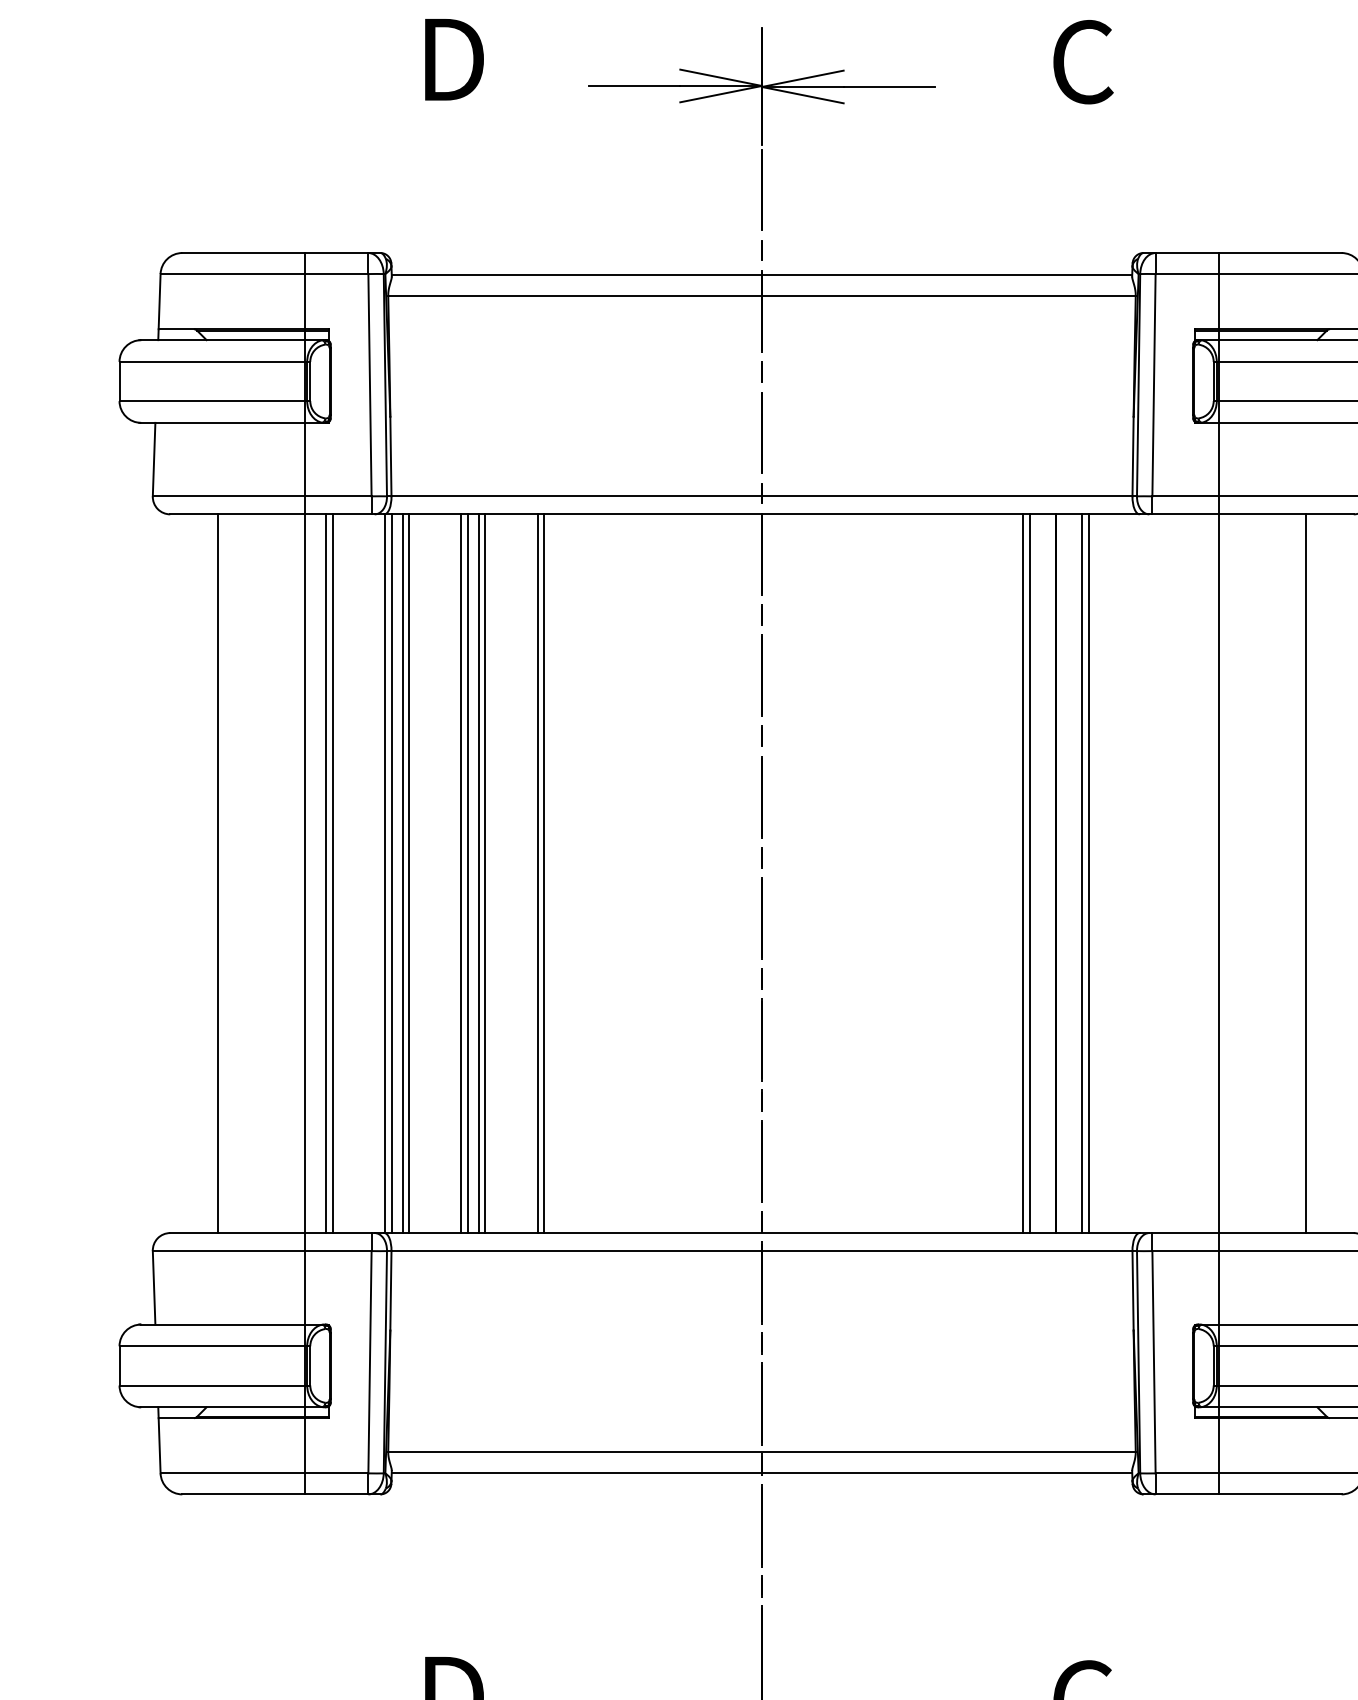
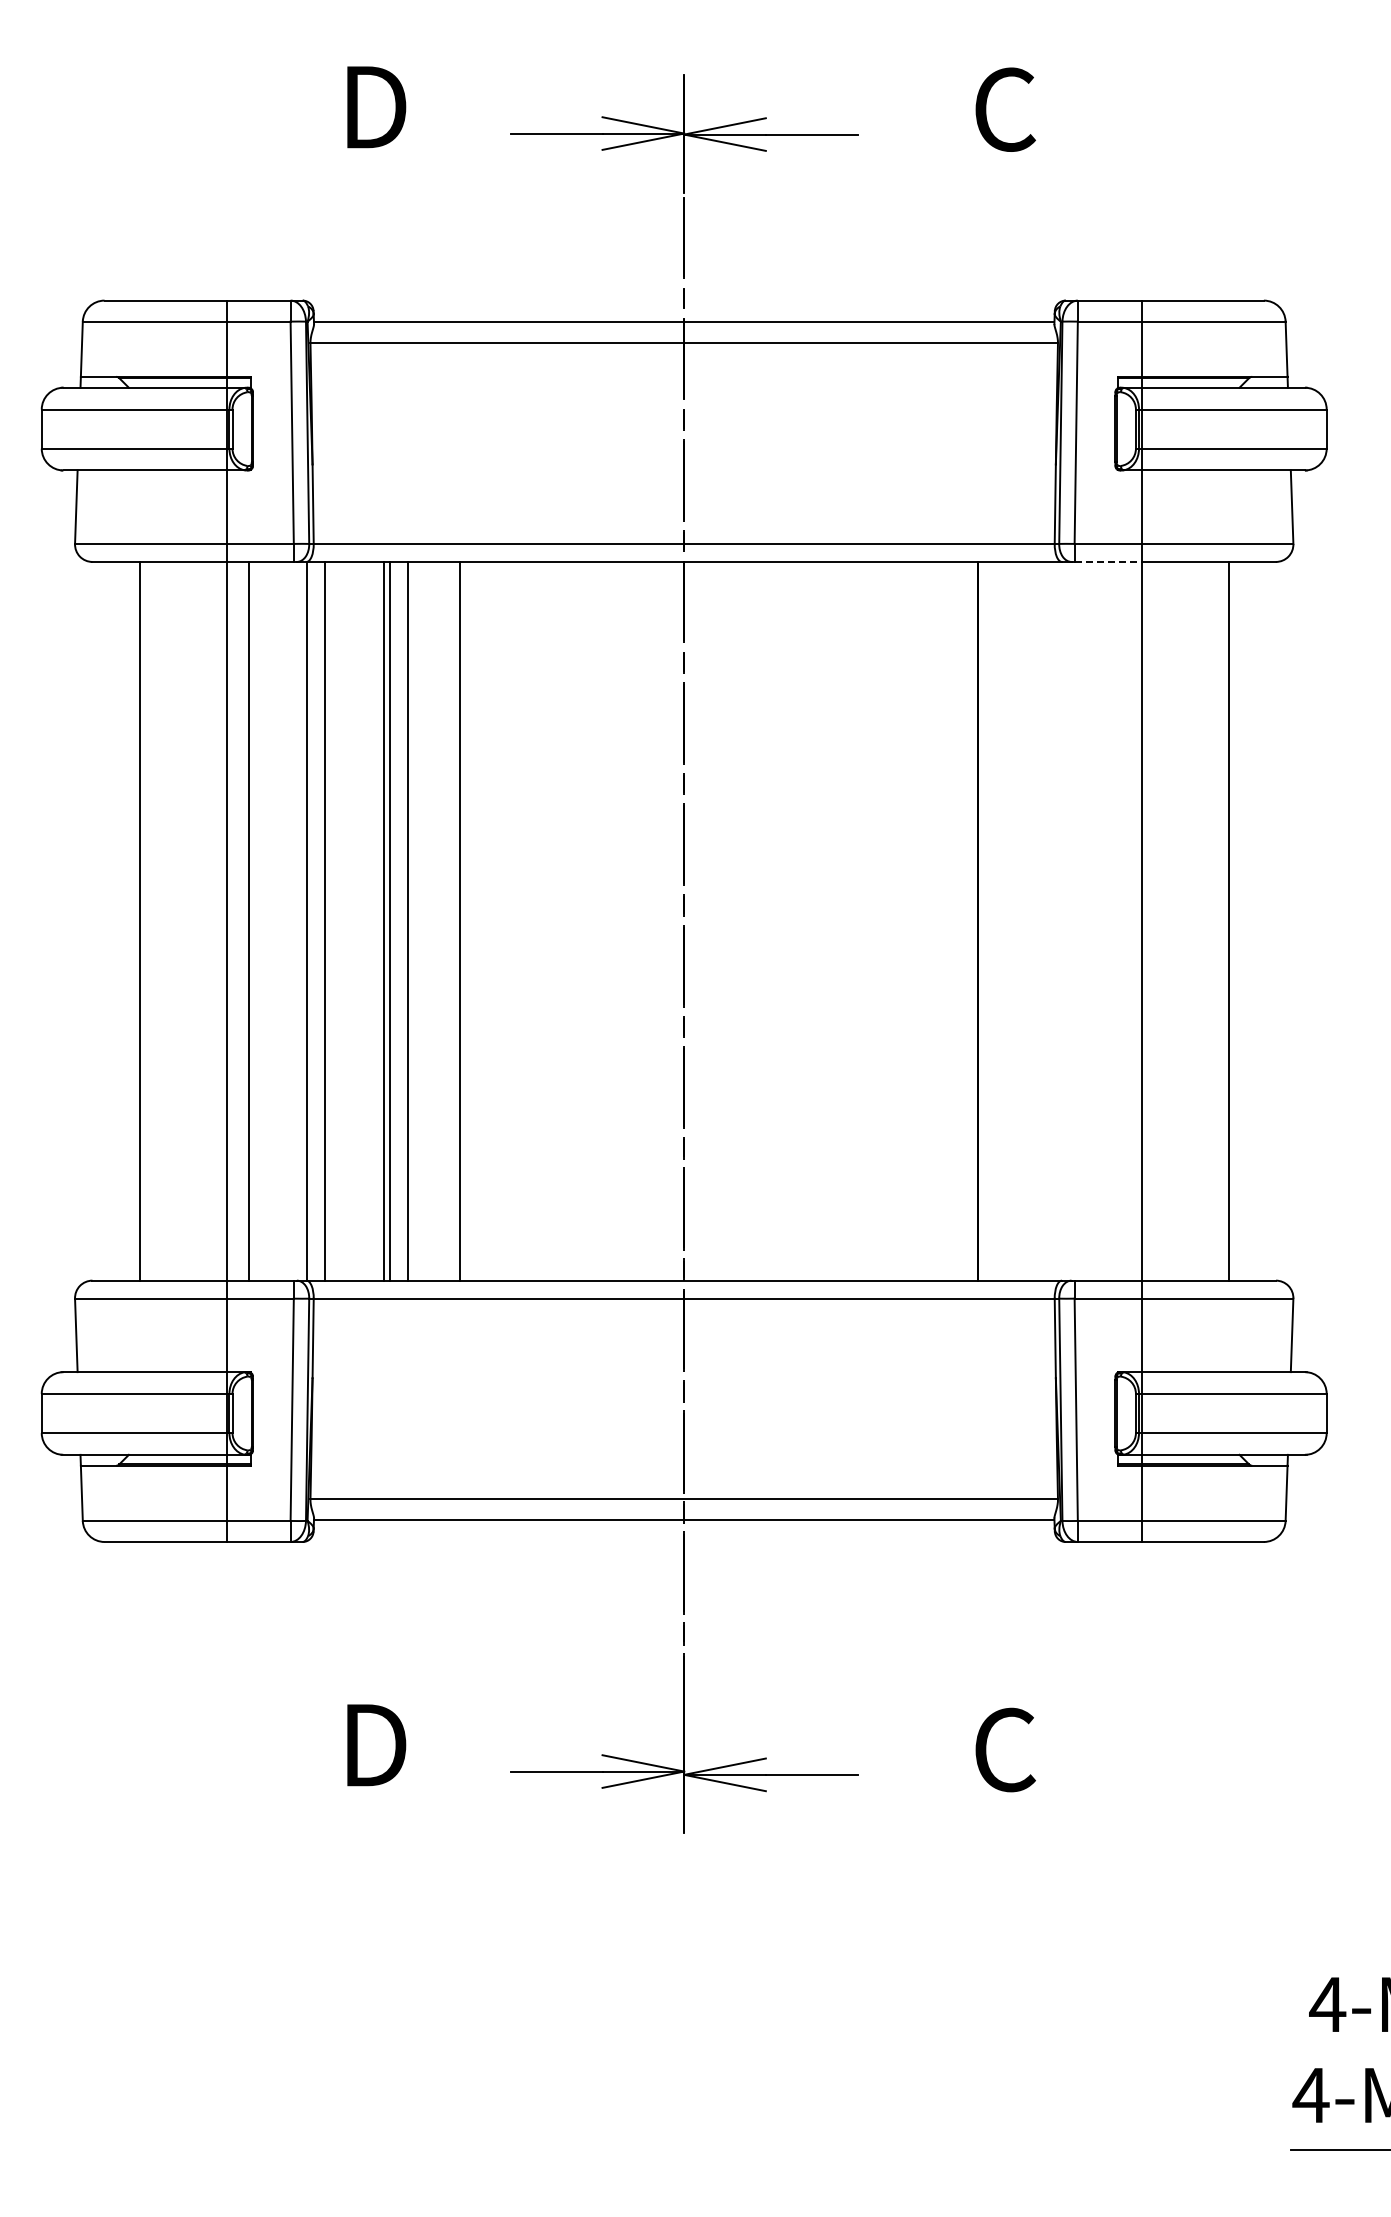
line: (1186, 513) -> (1108, 561), solid -> dashed
line: (333, 872) -> (255, 920), removed
line: (391, 872) -> (313, 920), removed
line: (409, 872) -> (331, 920), removed
line: (479, 872) -> (401, 920), removed
line: (544, 872) -> (466, 920), removed
line: (1023, 872) -> (945, 920), removed
line: (1030, 872) -> (952, 920), removed
line: (1082, 872) -> (1004, 920), removed
line: (1088, 872) -> (1010, 920), removed

